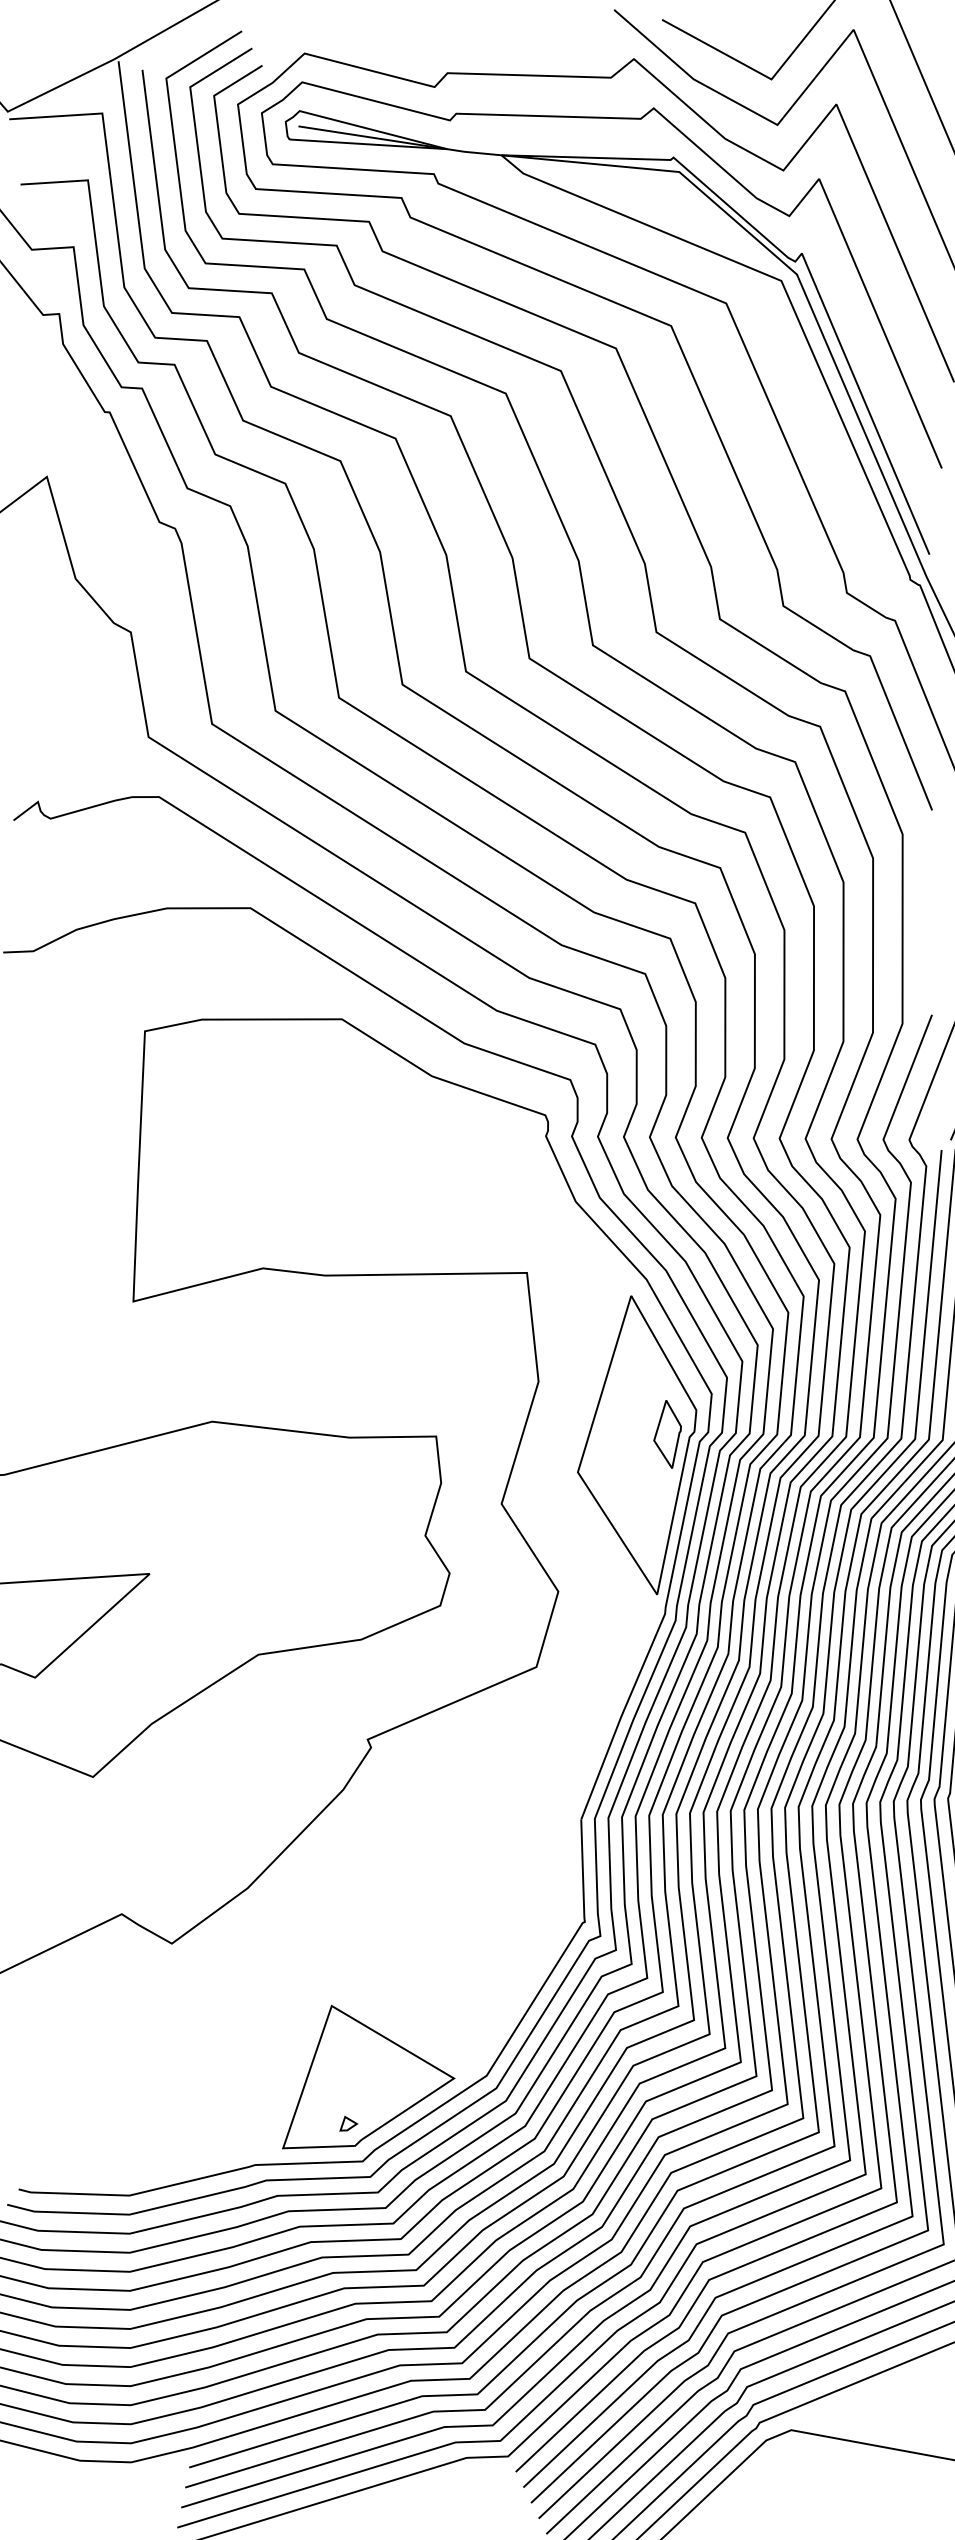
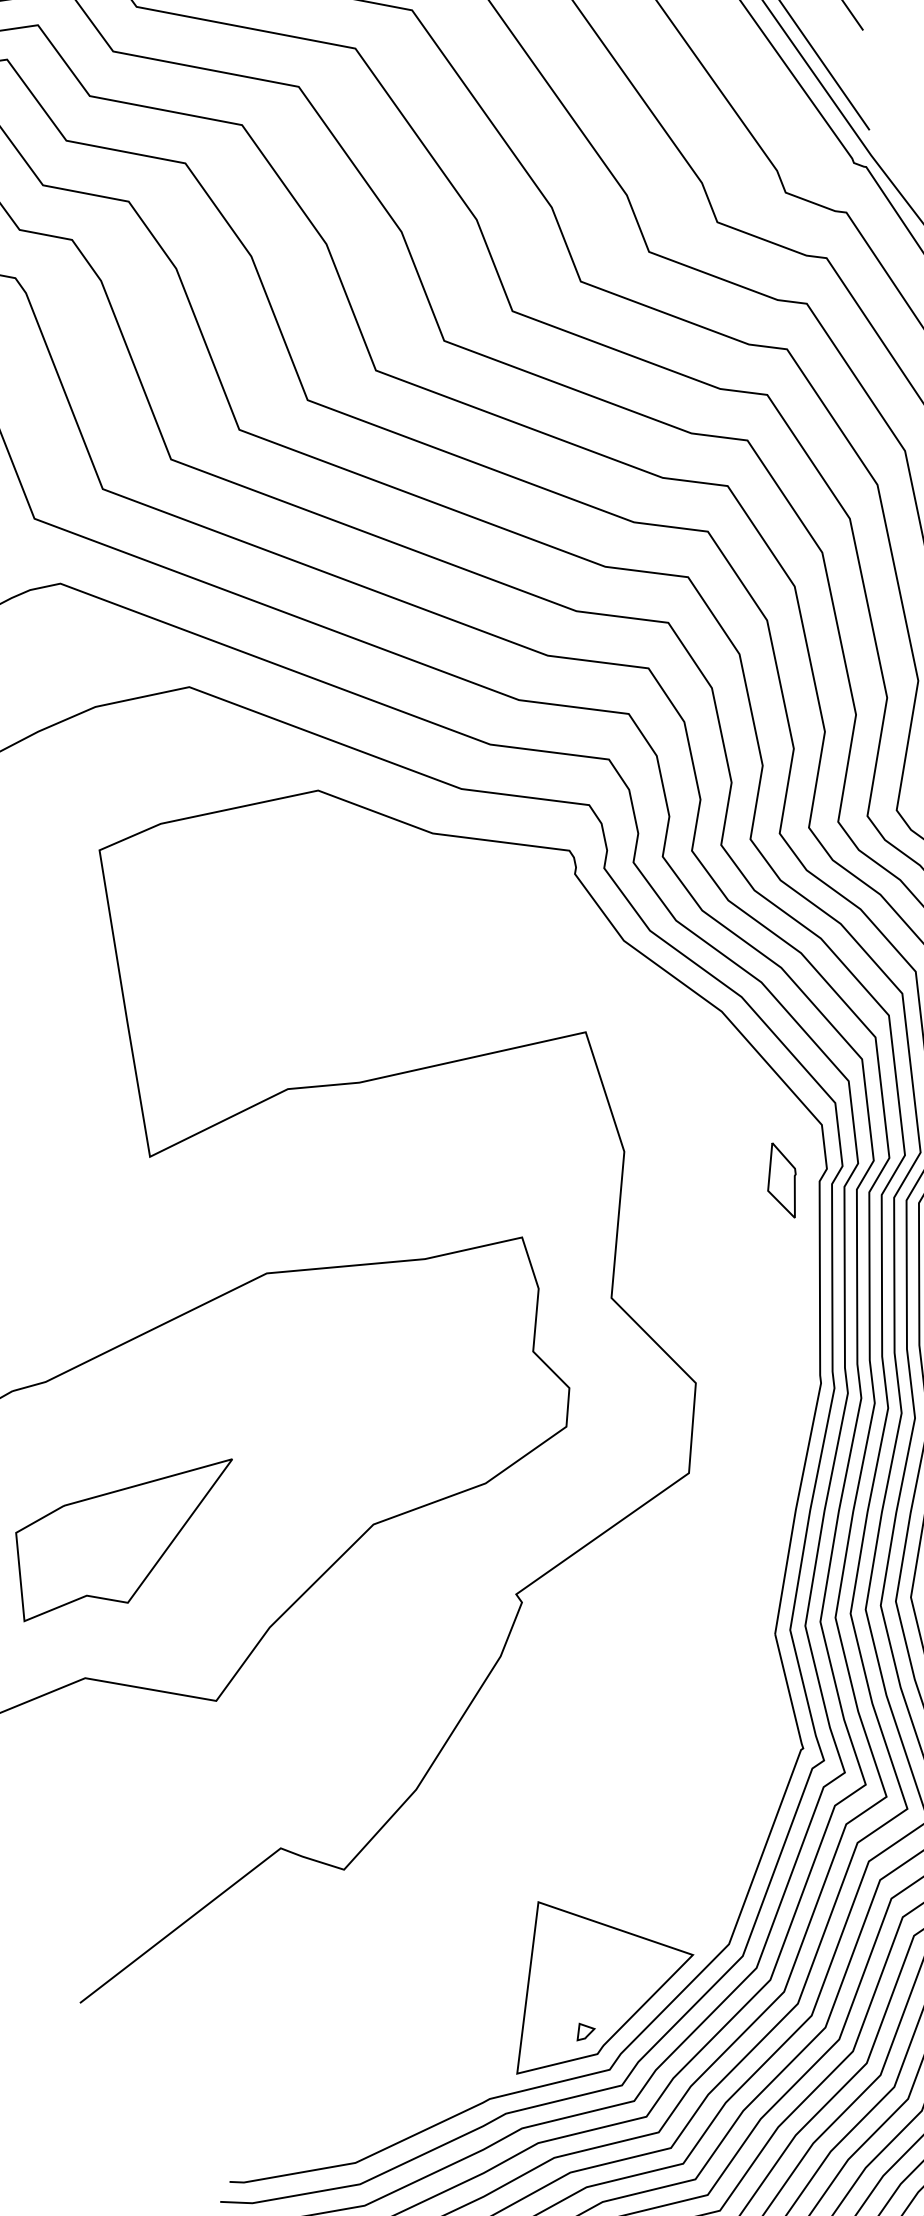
part: (637, 1445) -> (750, 1200), removed

